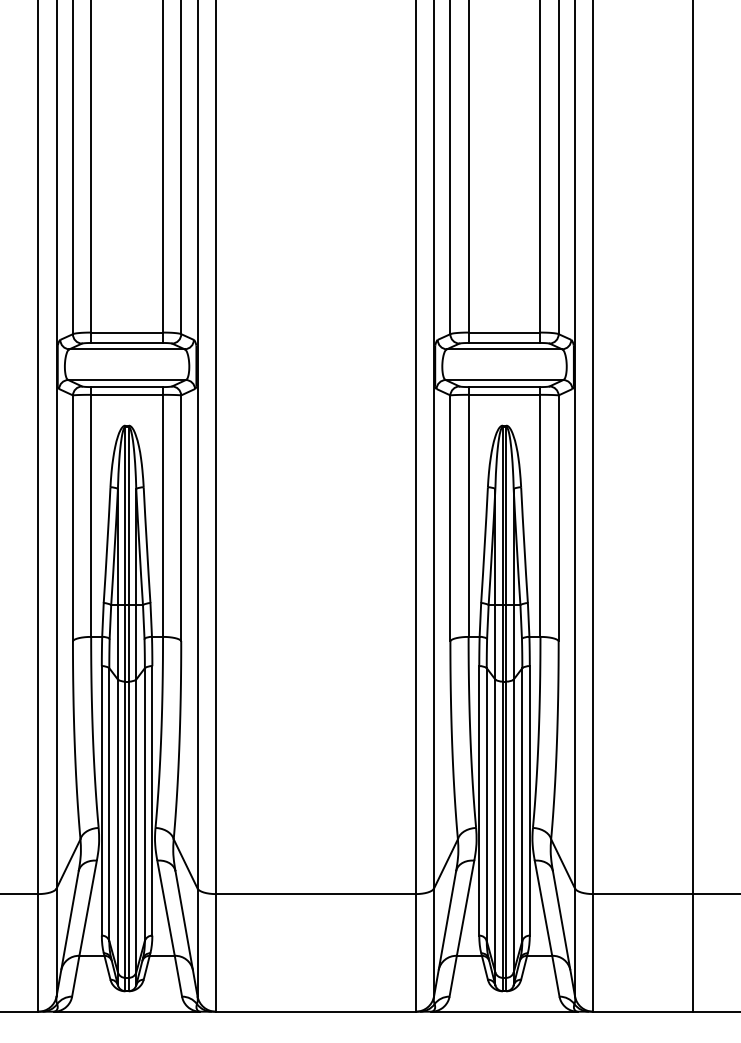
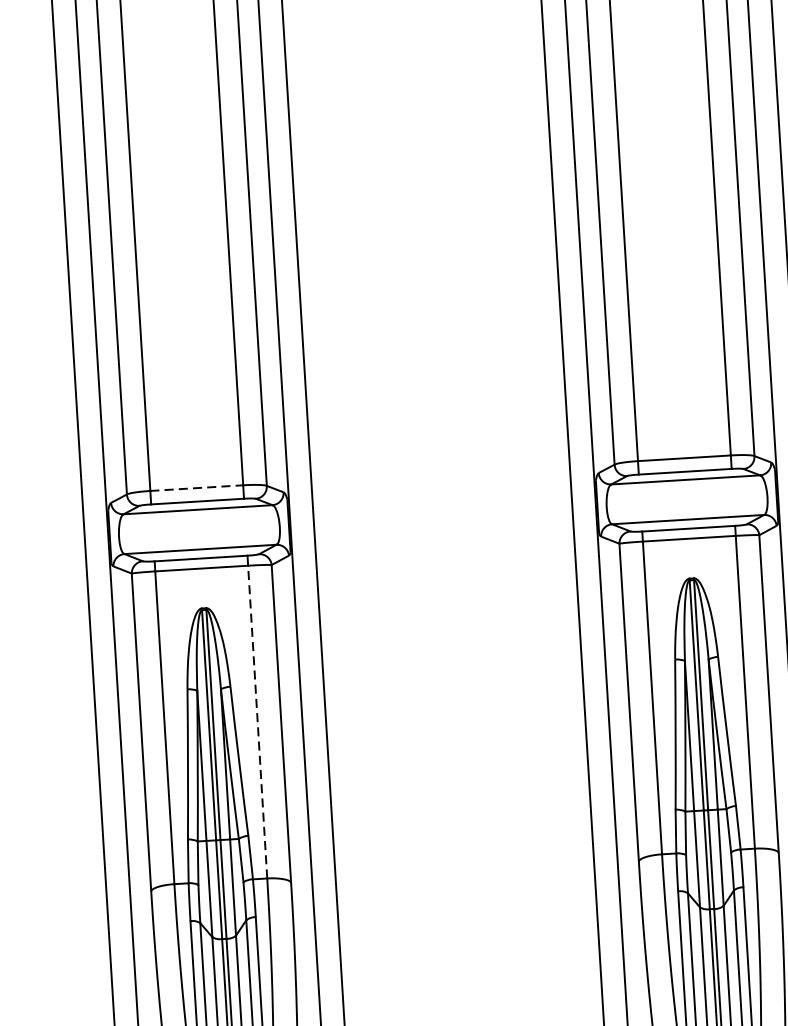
line: (127, 332) -> (197, 487), solid -> dashed
line: (163, 515) -> (258, 721), solid -> dashed

